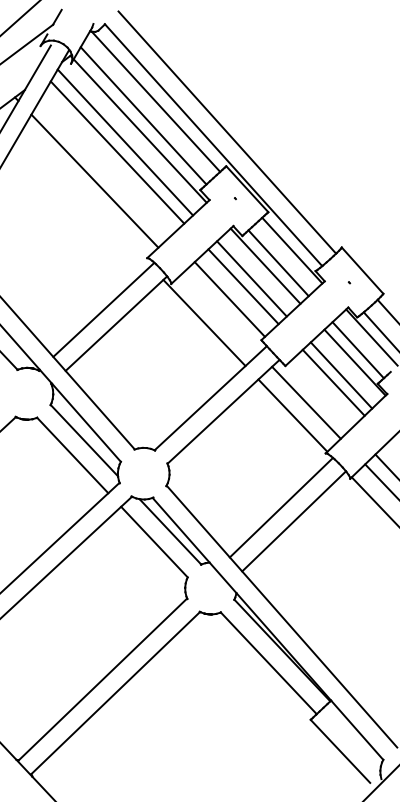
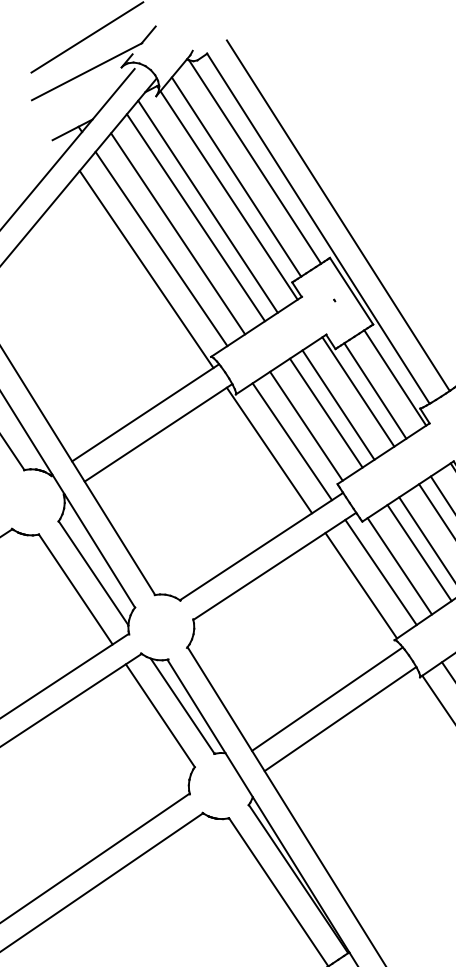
line: (105, 167) -> (177, 234), added
line: (85, 198) -> (145, 268), added
line: (220, 313) -> (291, 441), added
line: (320, 395) -> (400, 566), added

